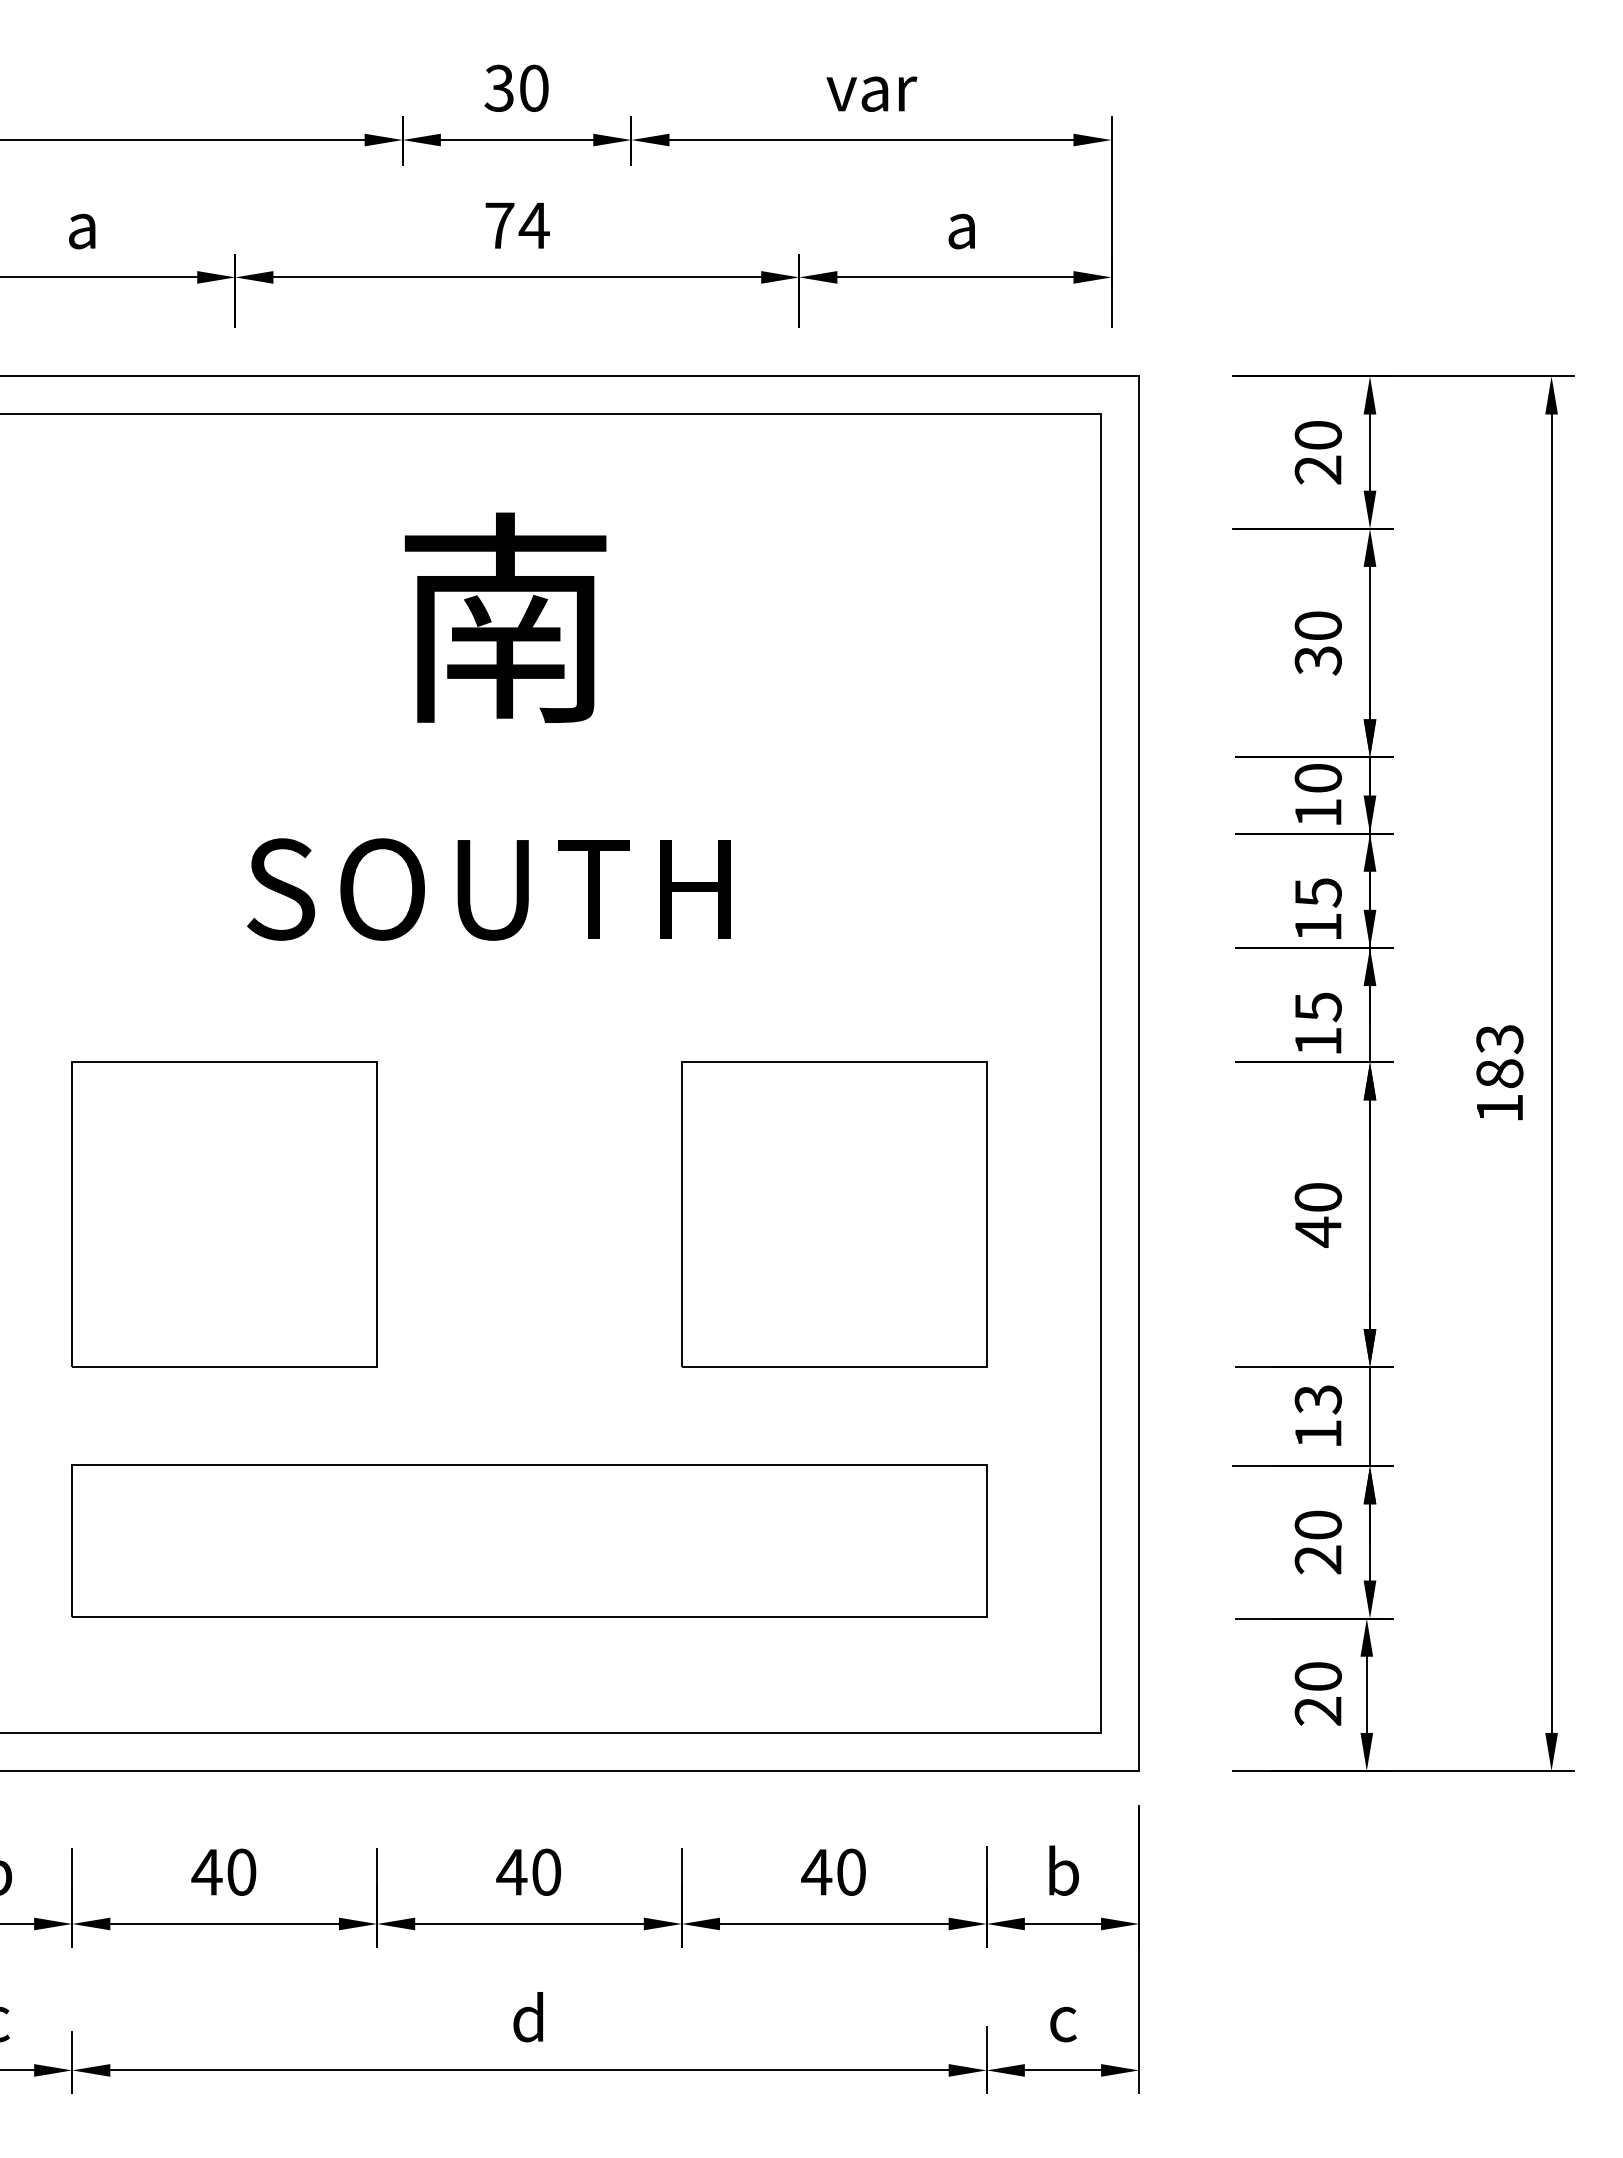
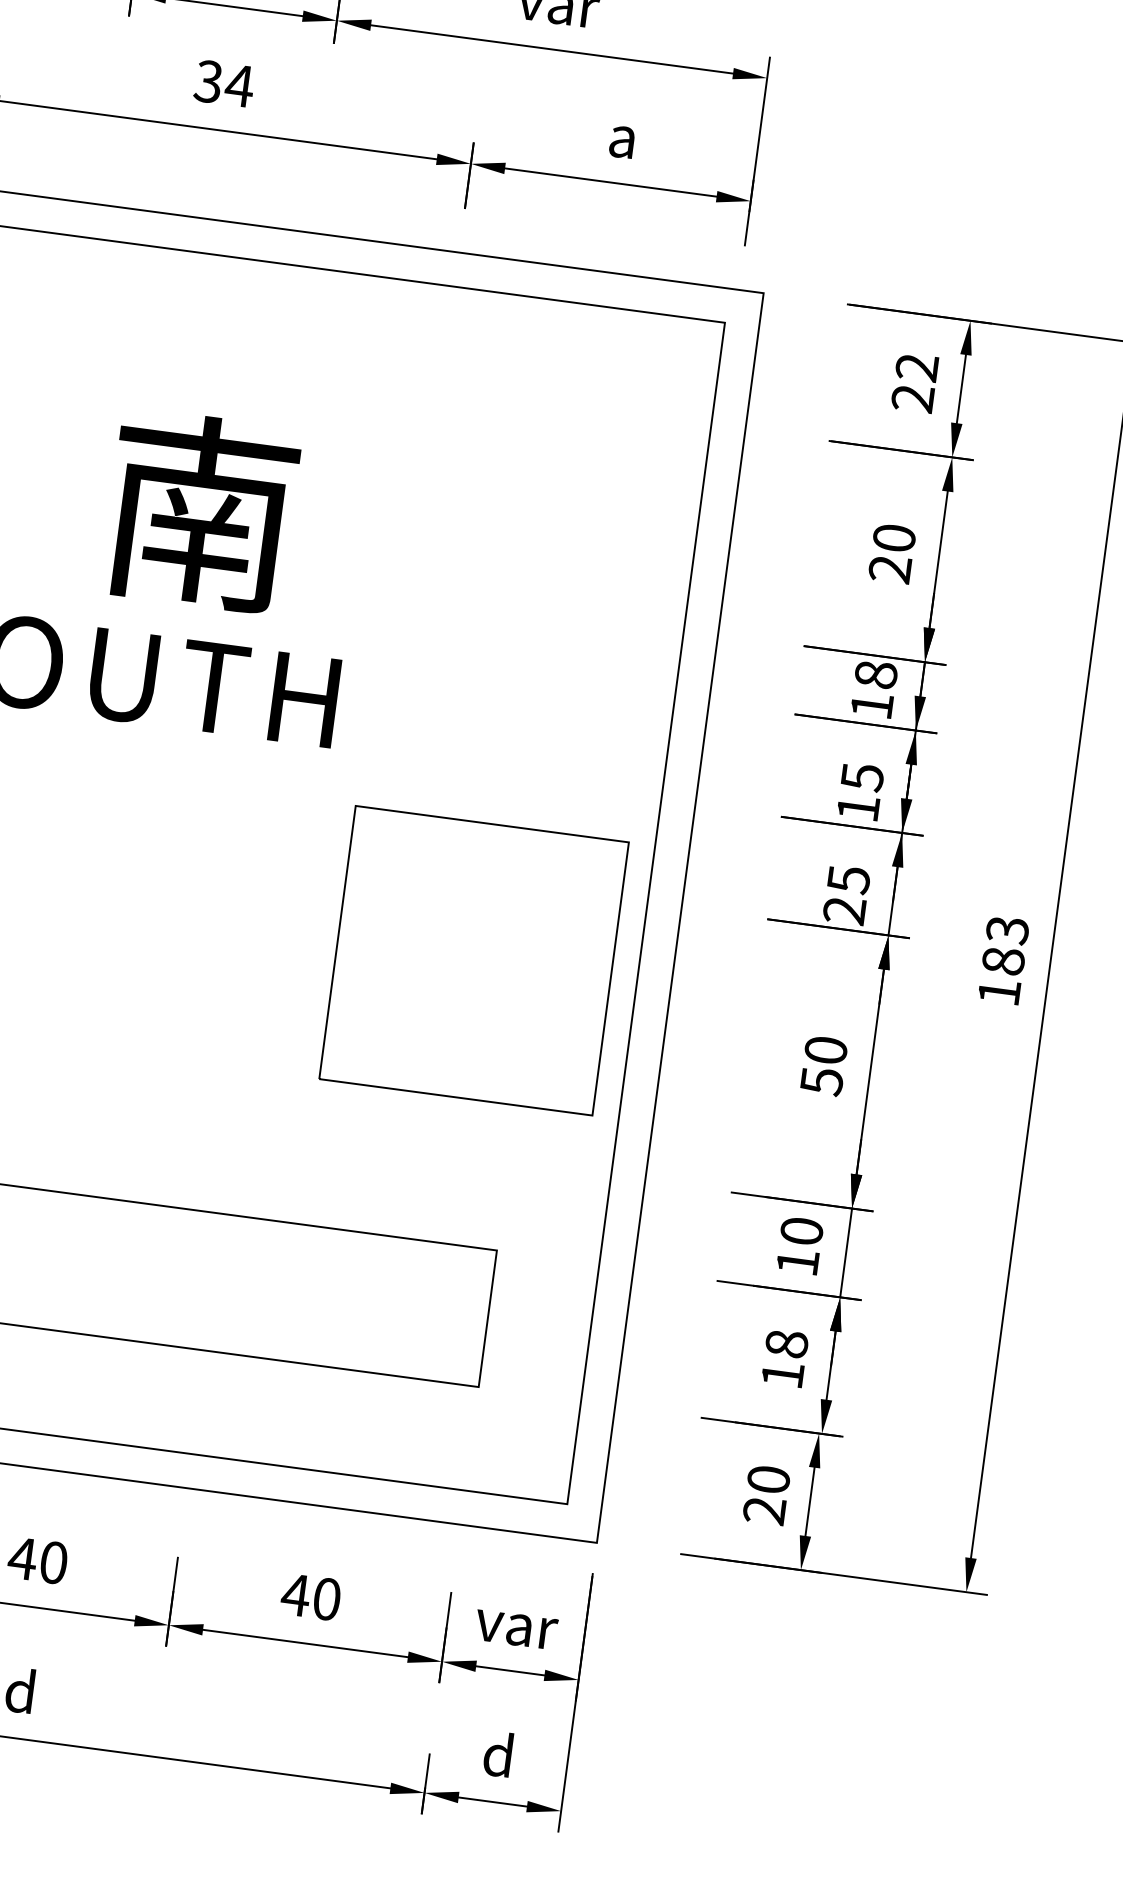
text: (499, 225) -> (208, 81), 74 -> 34
text: (1317, 435) -> (916, 367), 20 -> 22
text: (505, 617) -> (201, 511), moved
text: (1318, 660) -> (890, 569), 30 -> 20
text: (1317, 777) -> (875, 673), 10 -> 18
text: (1317, 1041) -> (843, 910), 15 -> 25
part: (834, 1214) -> (474, 960), moved
text: (1318, 1231) -> (822, 1080), 40 -> 50
text: (1317, 1399) -> (801, 1231), 13 -> 10
text: (1317, 1542) -> (784, 1359), 20 -> 18
text: (1063, 1870) -> (517, 1622), b -> var
text: (1061, 2017) -> (497, 1754), c -> d

